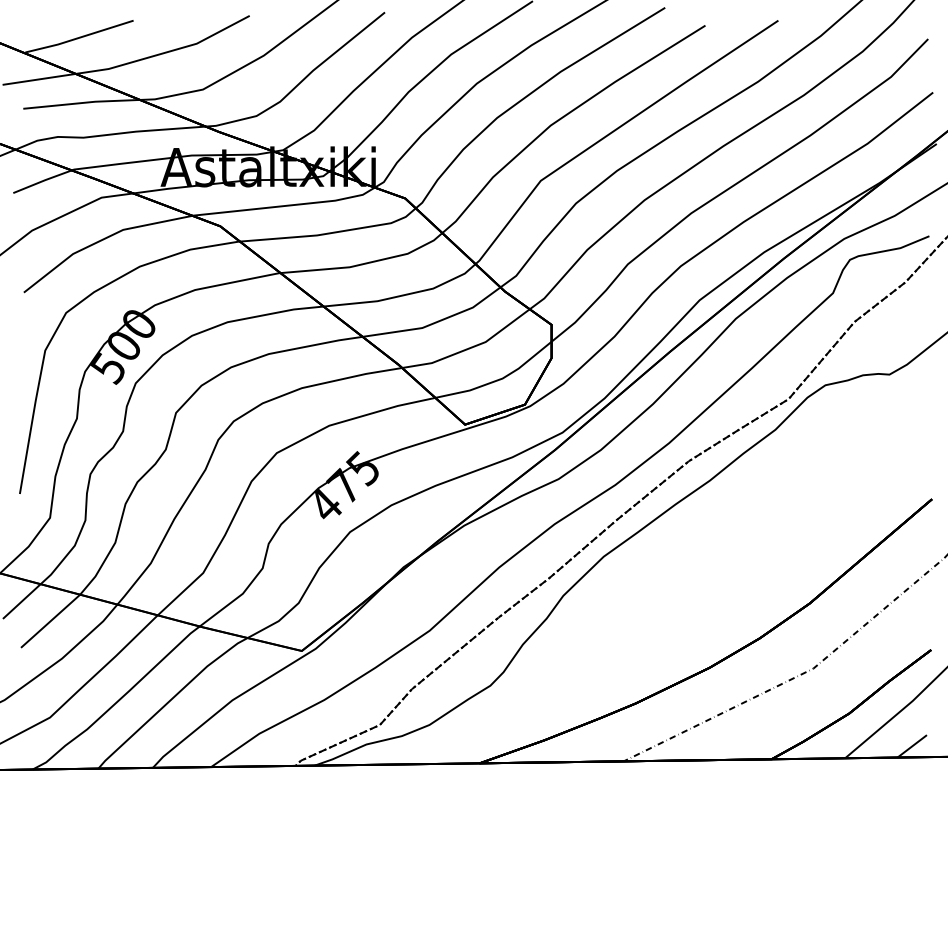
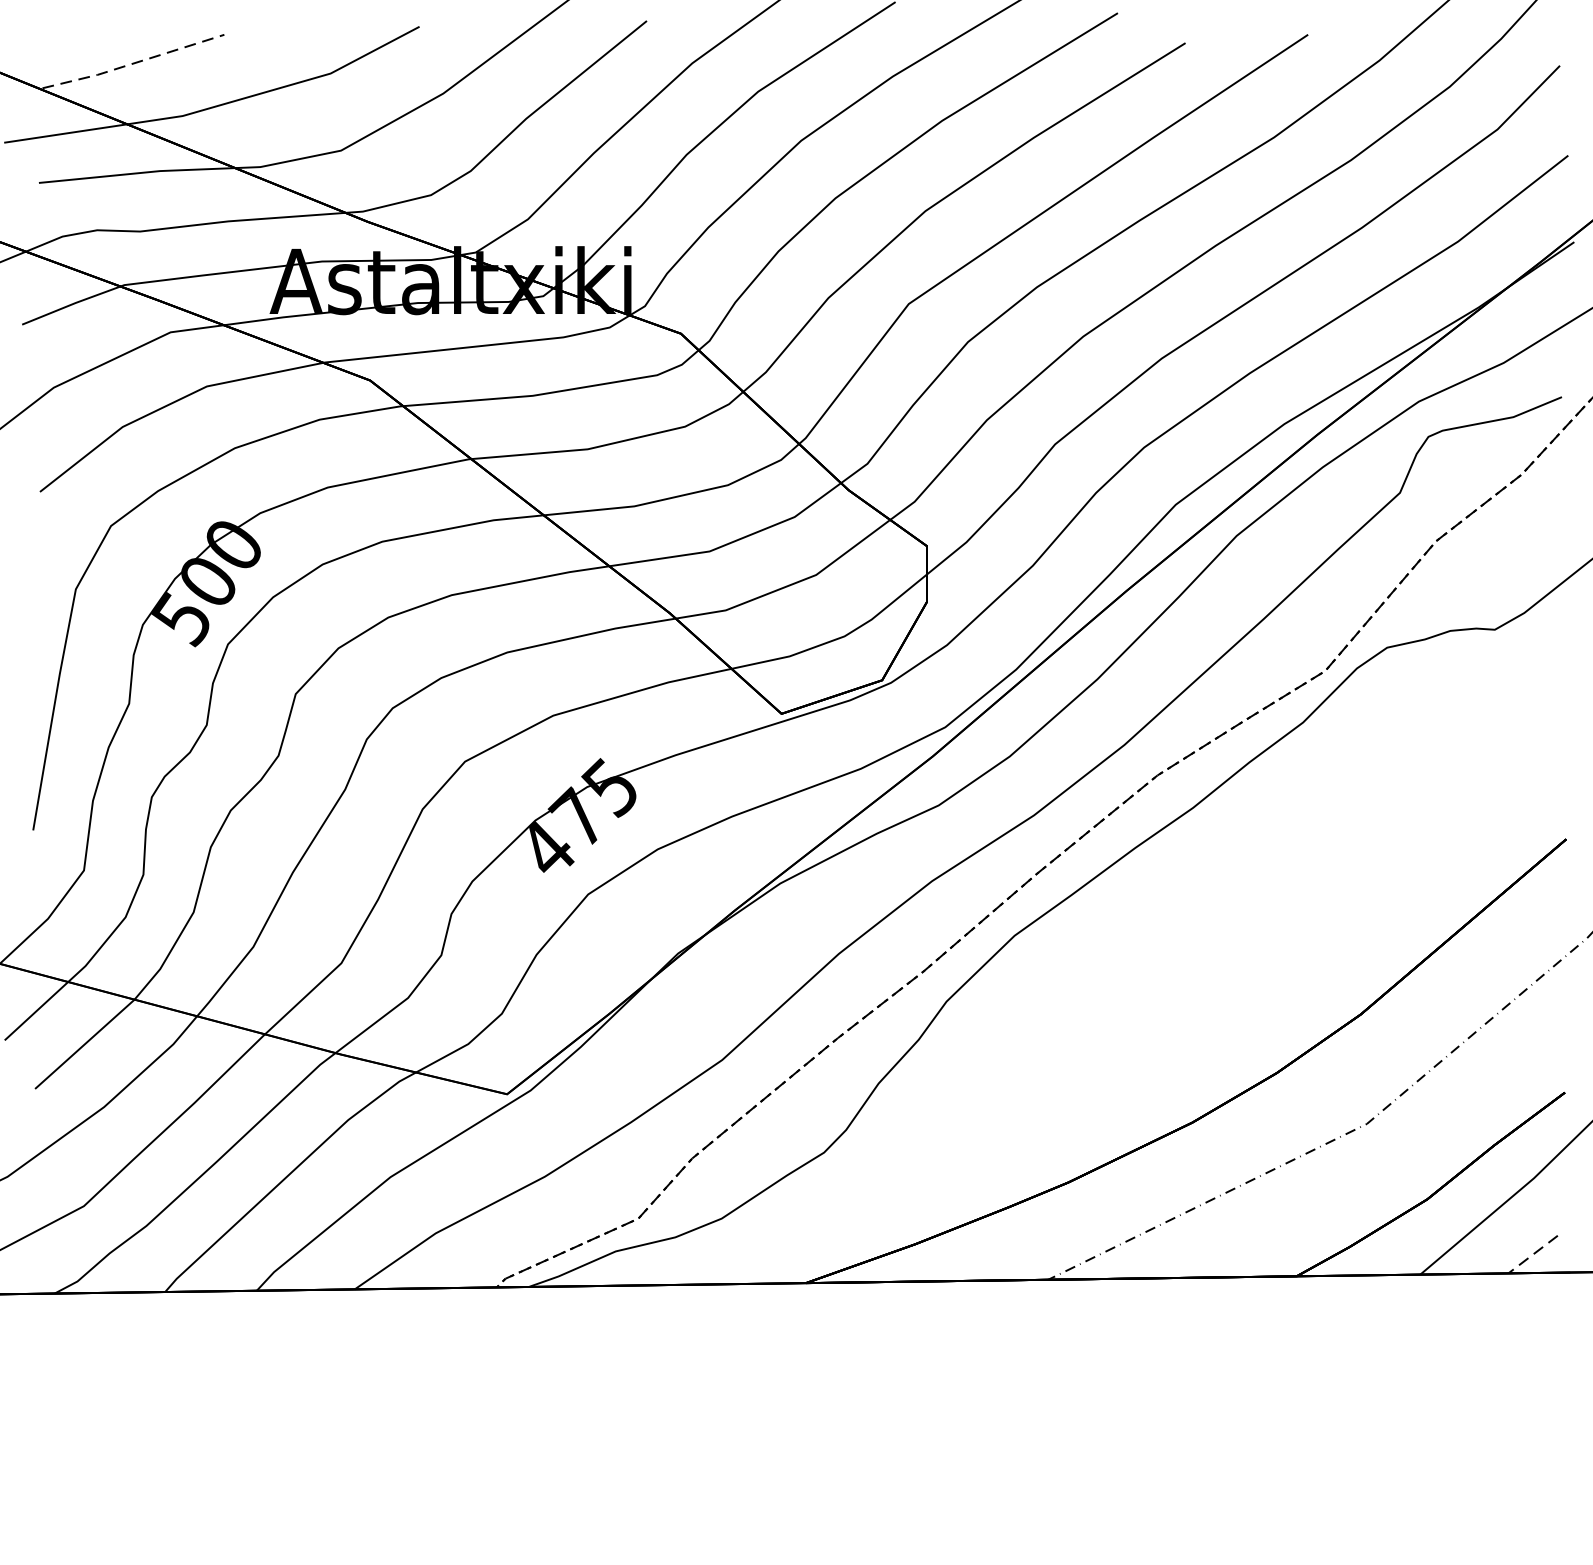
line: (79, 37) -> (133, 63), solid -> dashed
line: (911, 746) -> (1531, 1254), solid -> dashed

